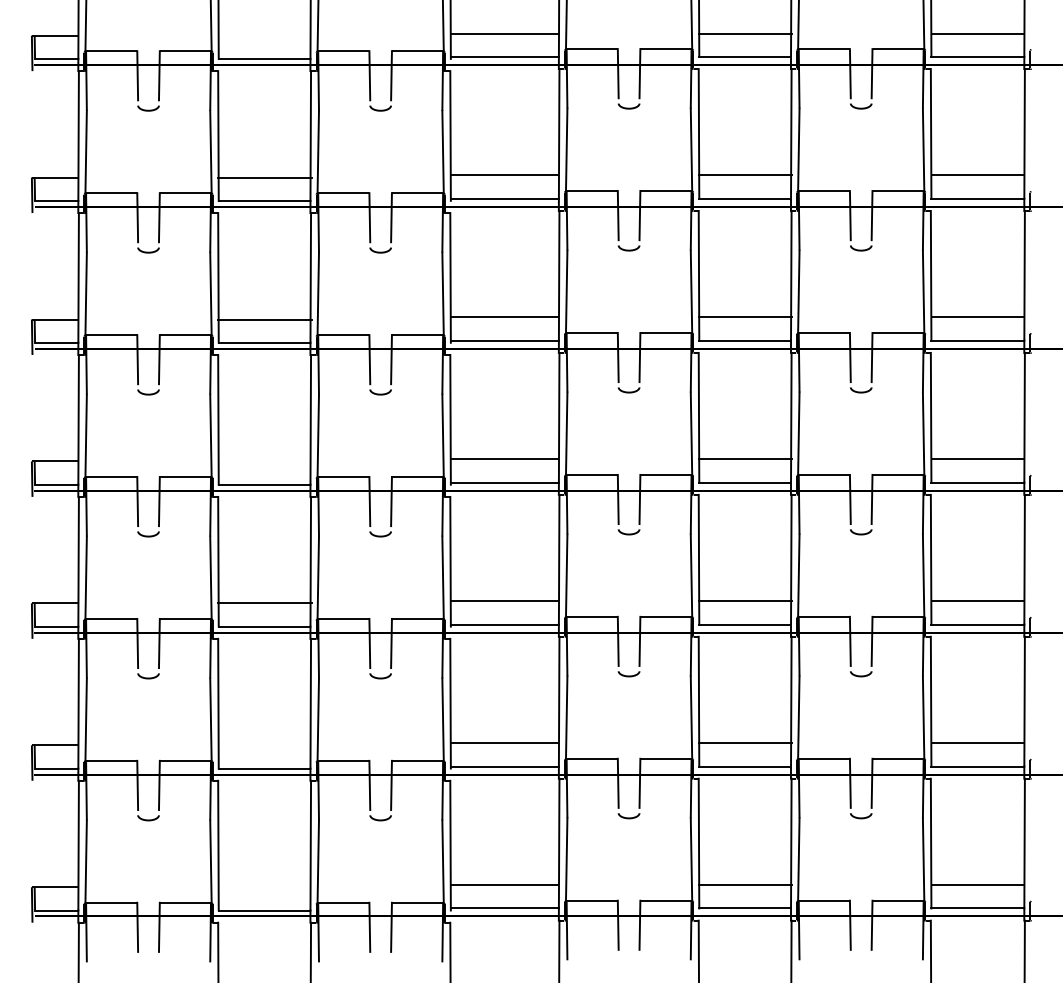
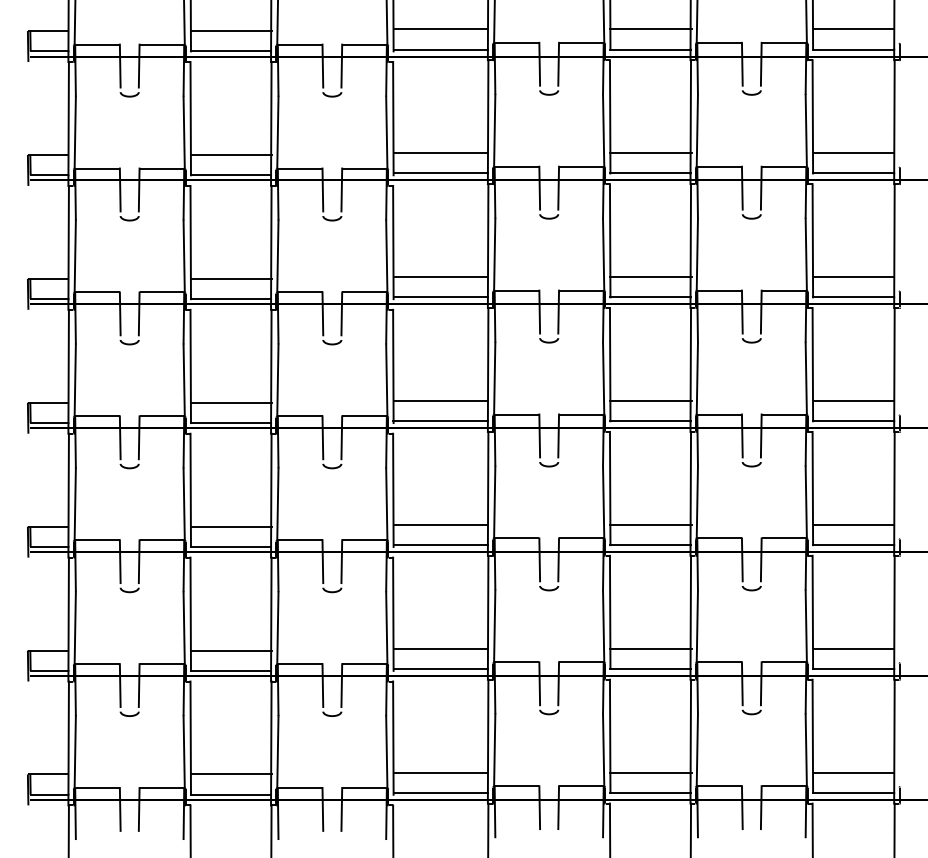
line: (264, 35) -> (230, 30), added
line: (264, 461) -> (230, 402), added
line: (264, 745) -> (230, 650), added
line: (264, 887) -> (230, 774), added

